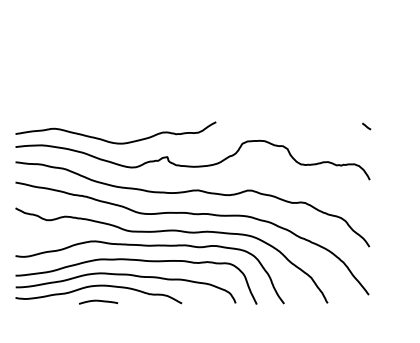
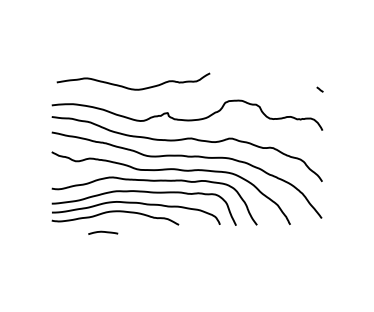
curve: (115, 141) -> (133, 88), moved
curve: (98, 301) -> (103, 232), moved

